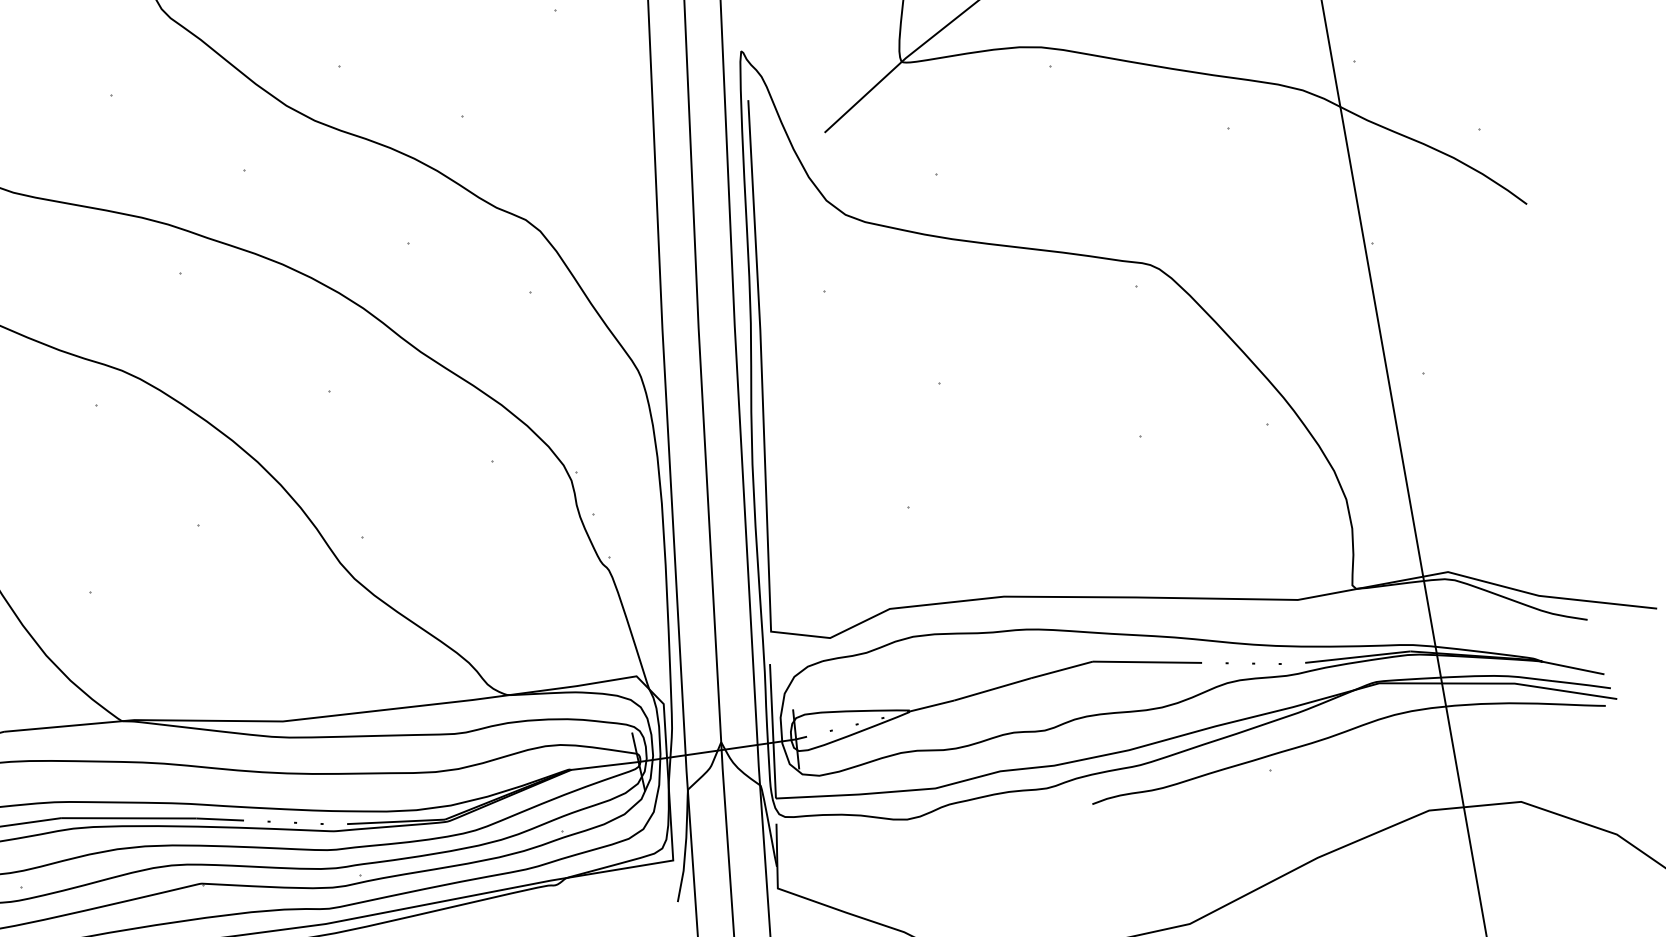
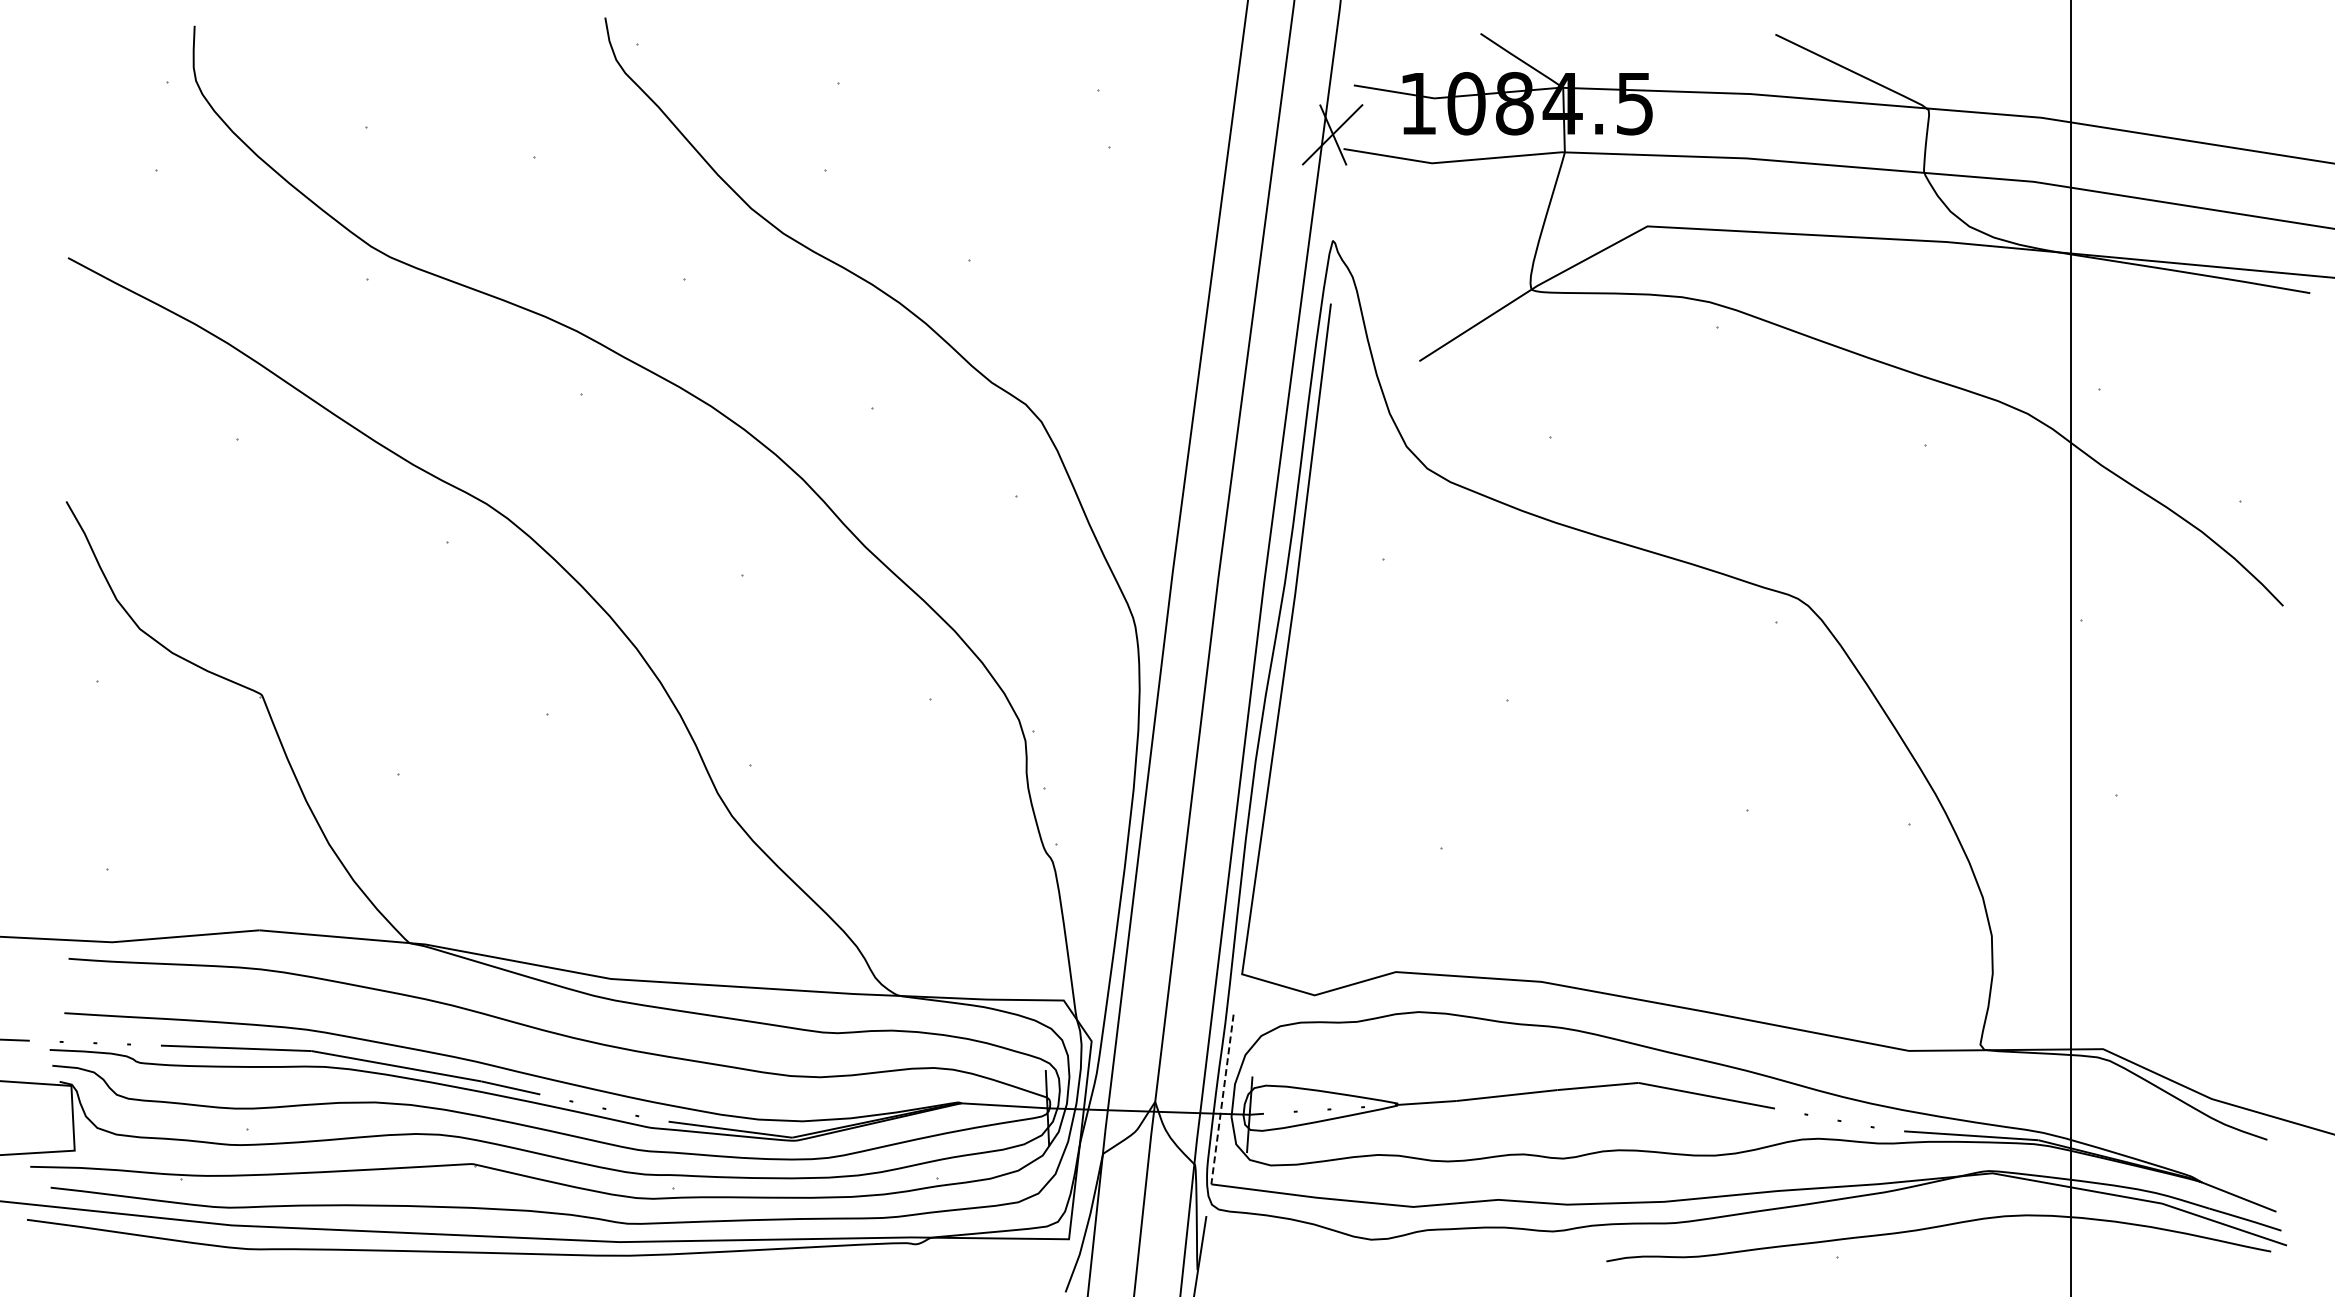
line: (772, 731) -> (1222, 1099), solid -> dashed

